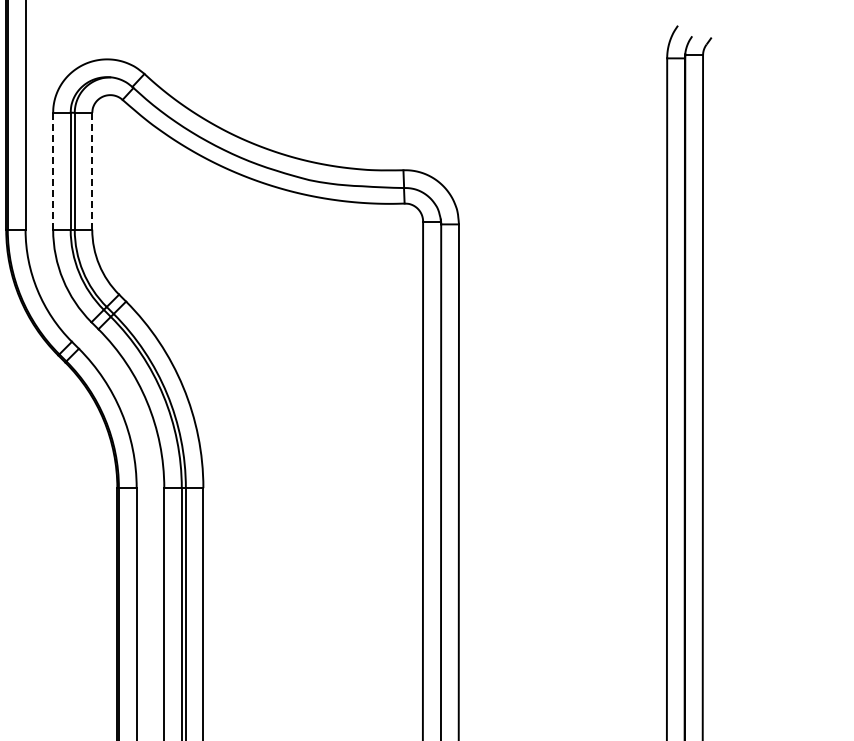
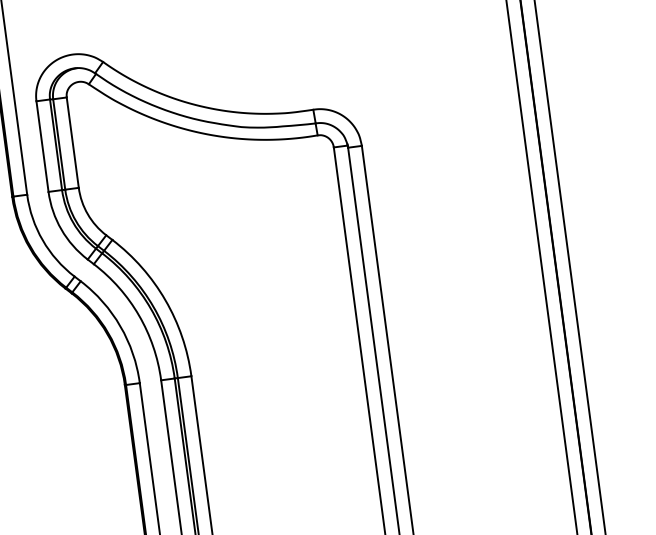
line: (53, 171) -> (42, 146), dashed -> solid
line: (92, 171) -> (72, 142), dashed -> solid

